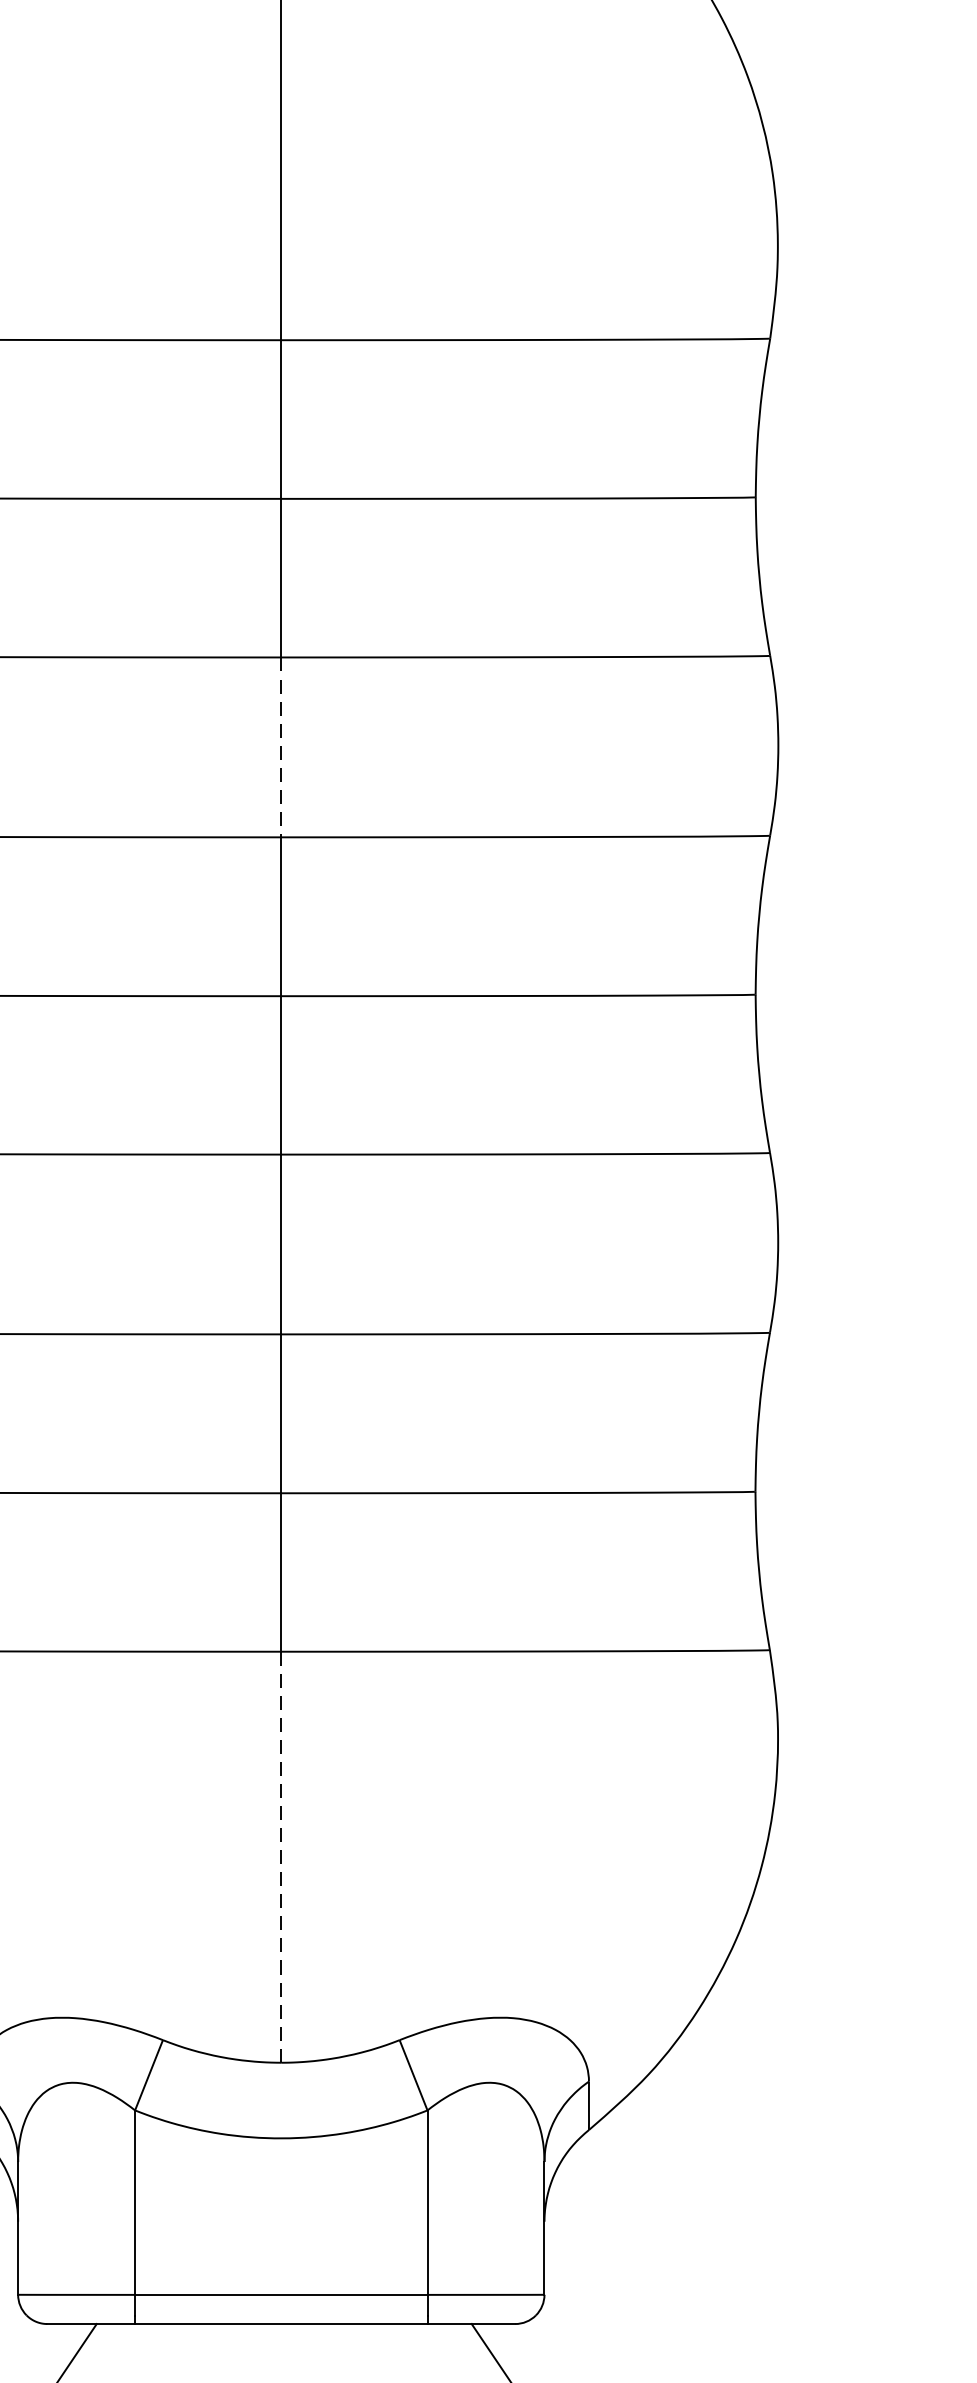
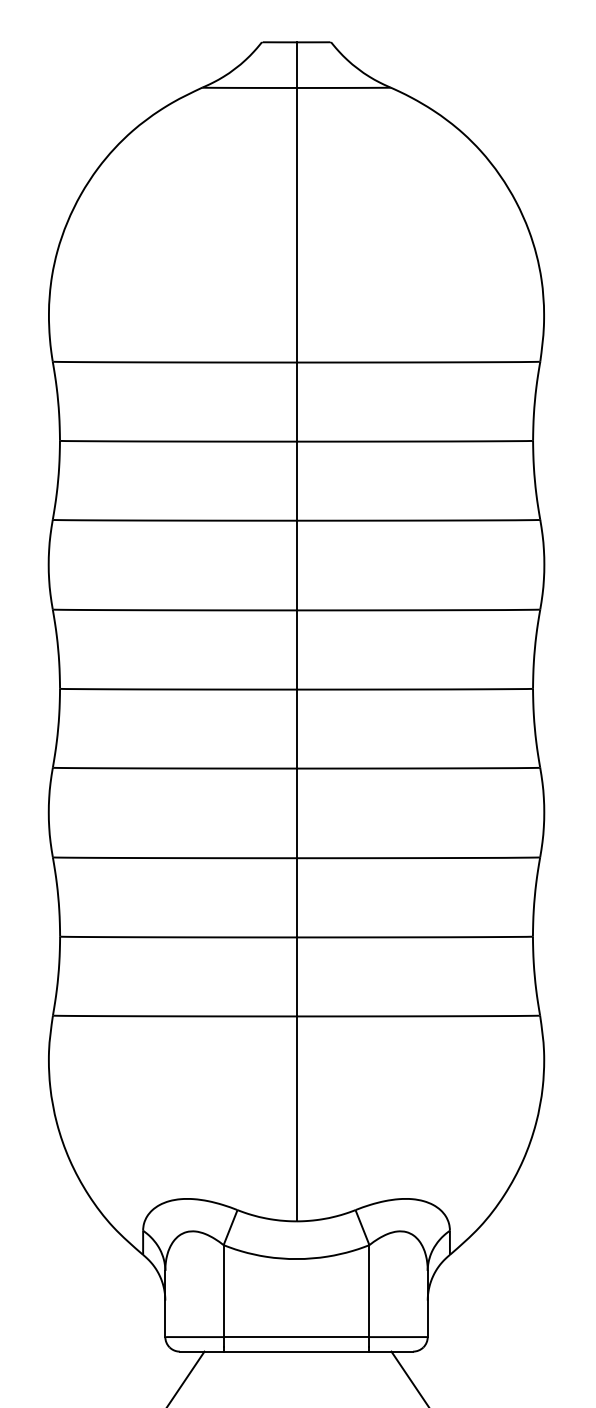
line: (281, 747) -> (296, 565), dashed -> solid
line: (281, 1856) -> (296, 1118), dashed -> solid

